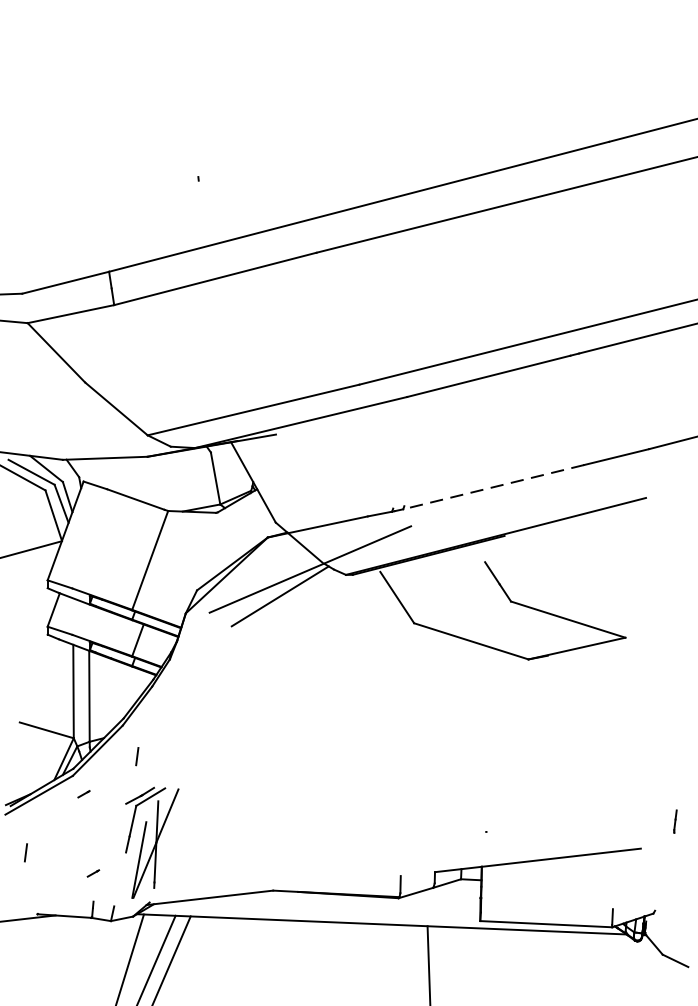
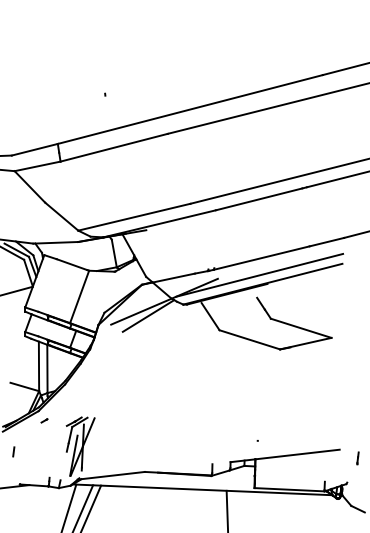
line: (493, 487) -> (261, 258), dashed -> solid
line: (489, 518) -> (259, 274), added
line: (136, 755) -> (72, 400), removed
line: (674, 821) -> (357, 458), moved
part: (93, 872) -> (49, 462), removed

